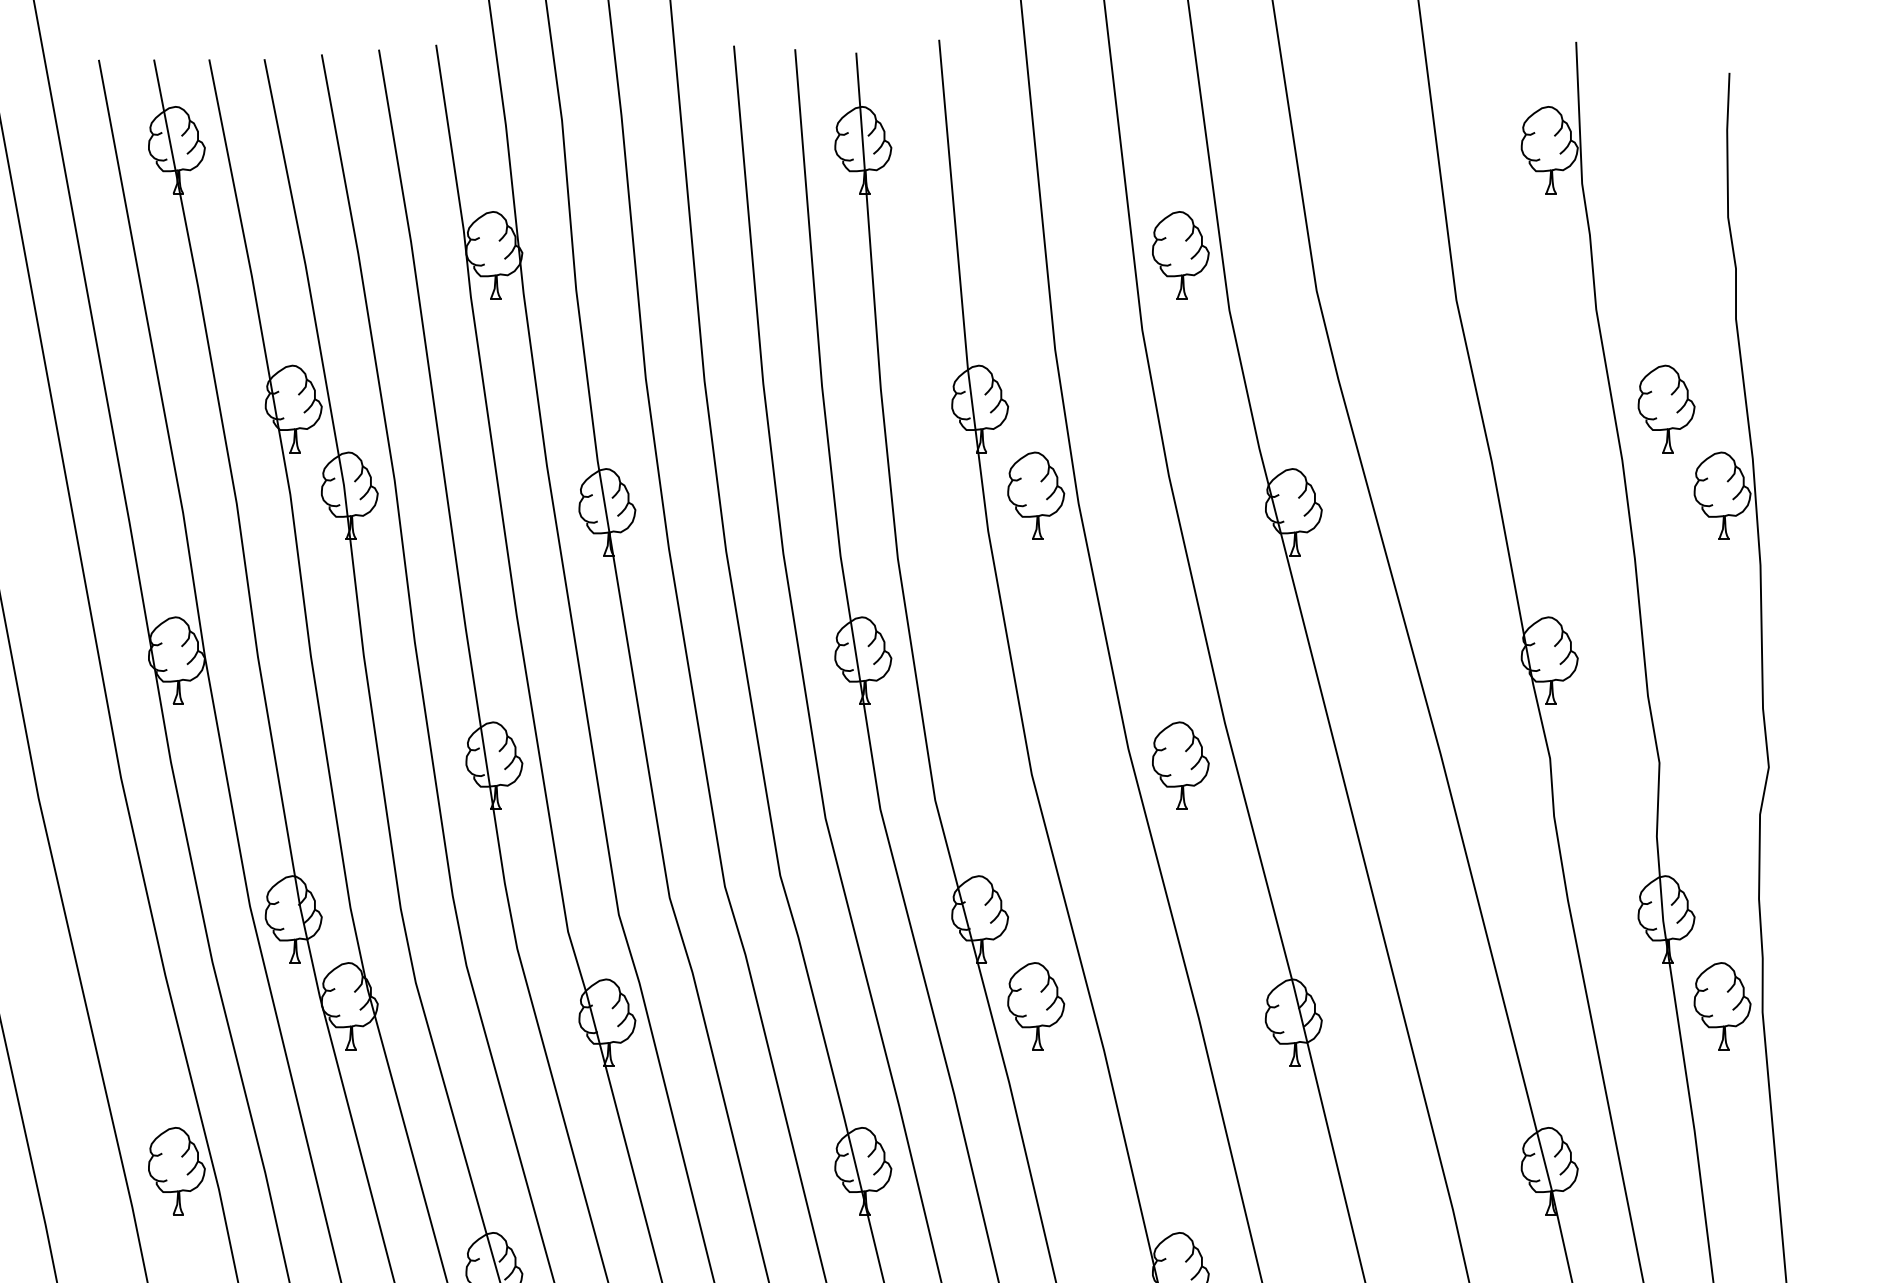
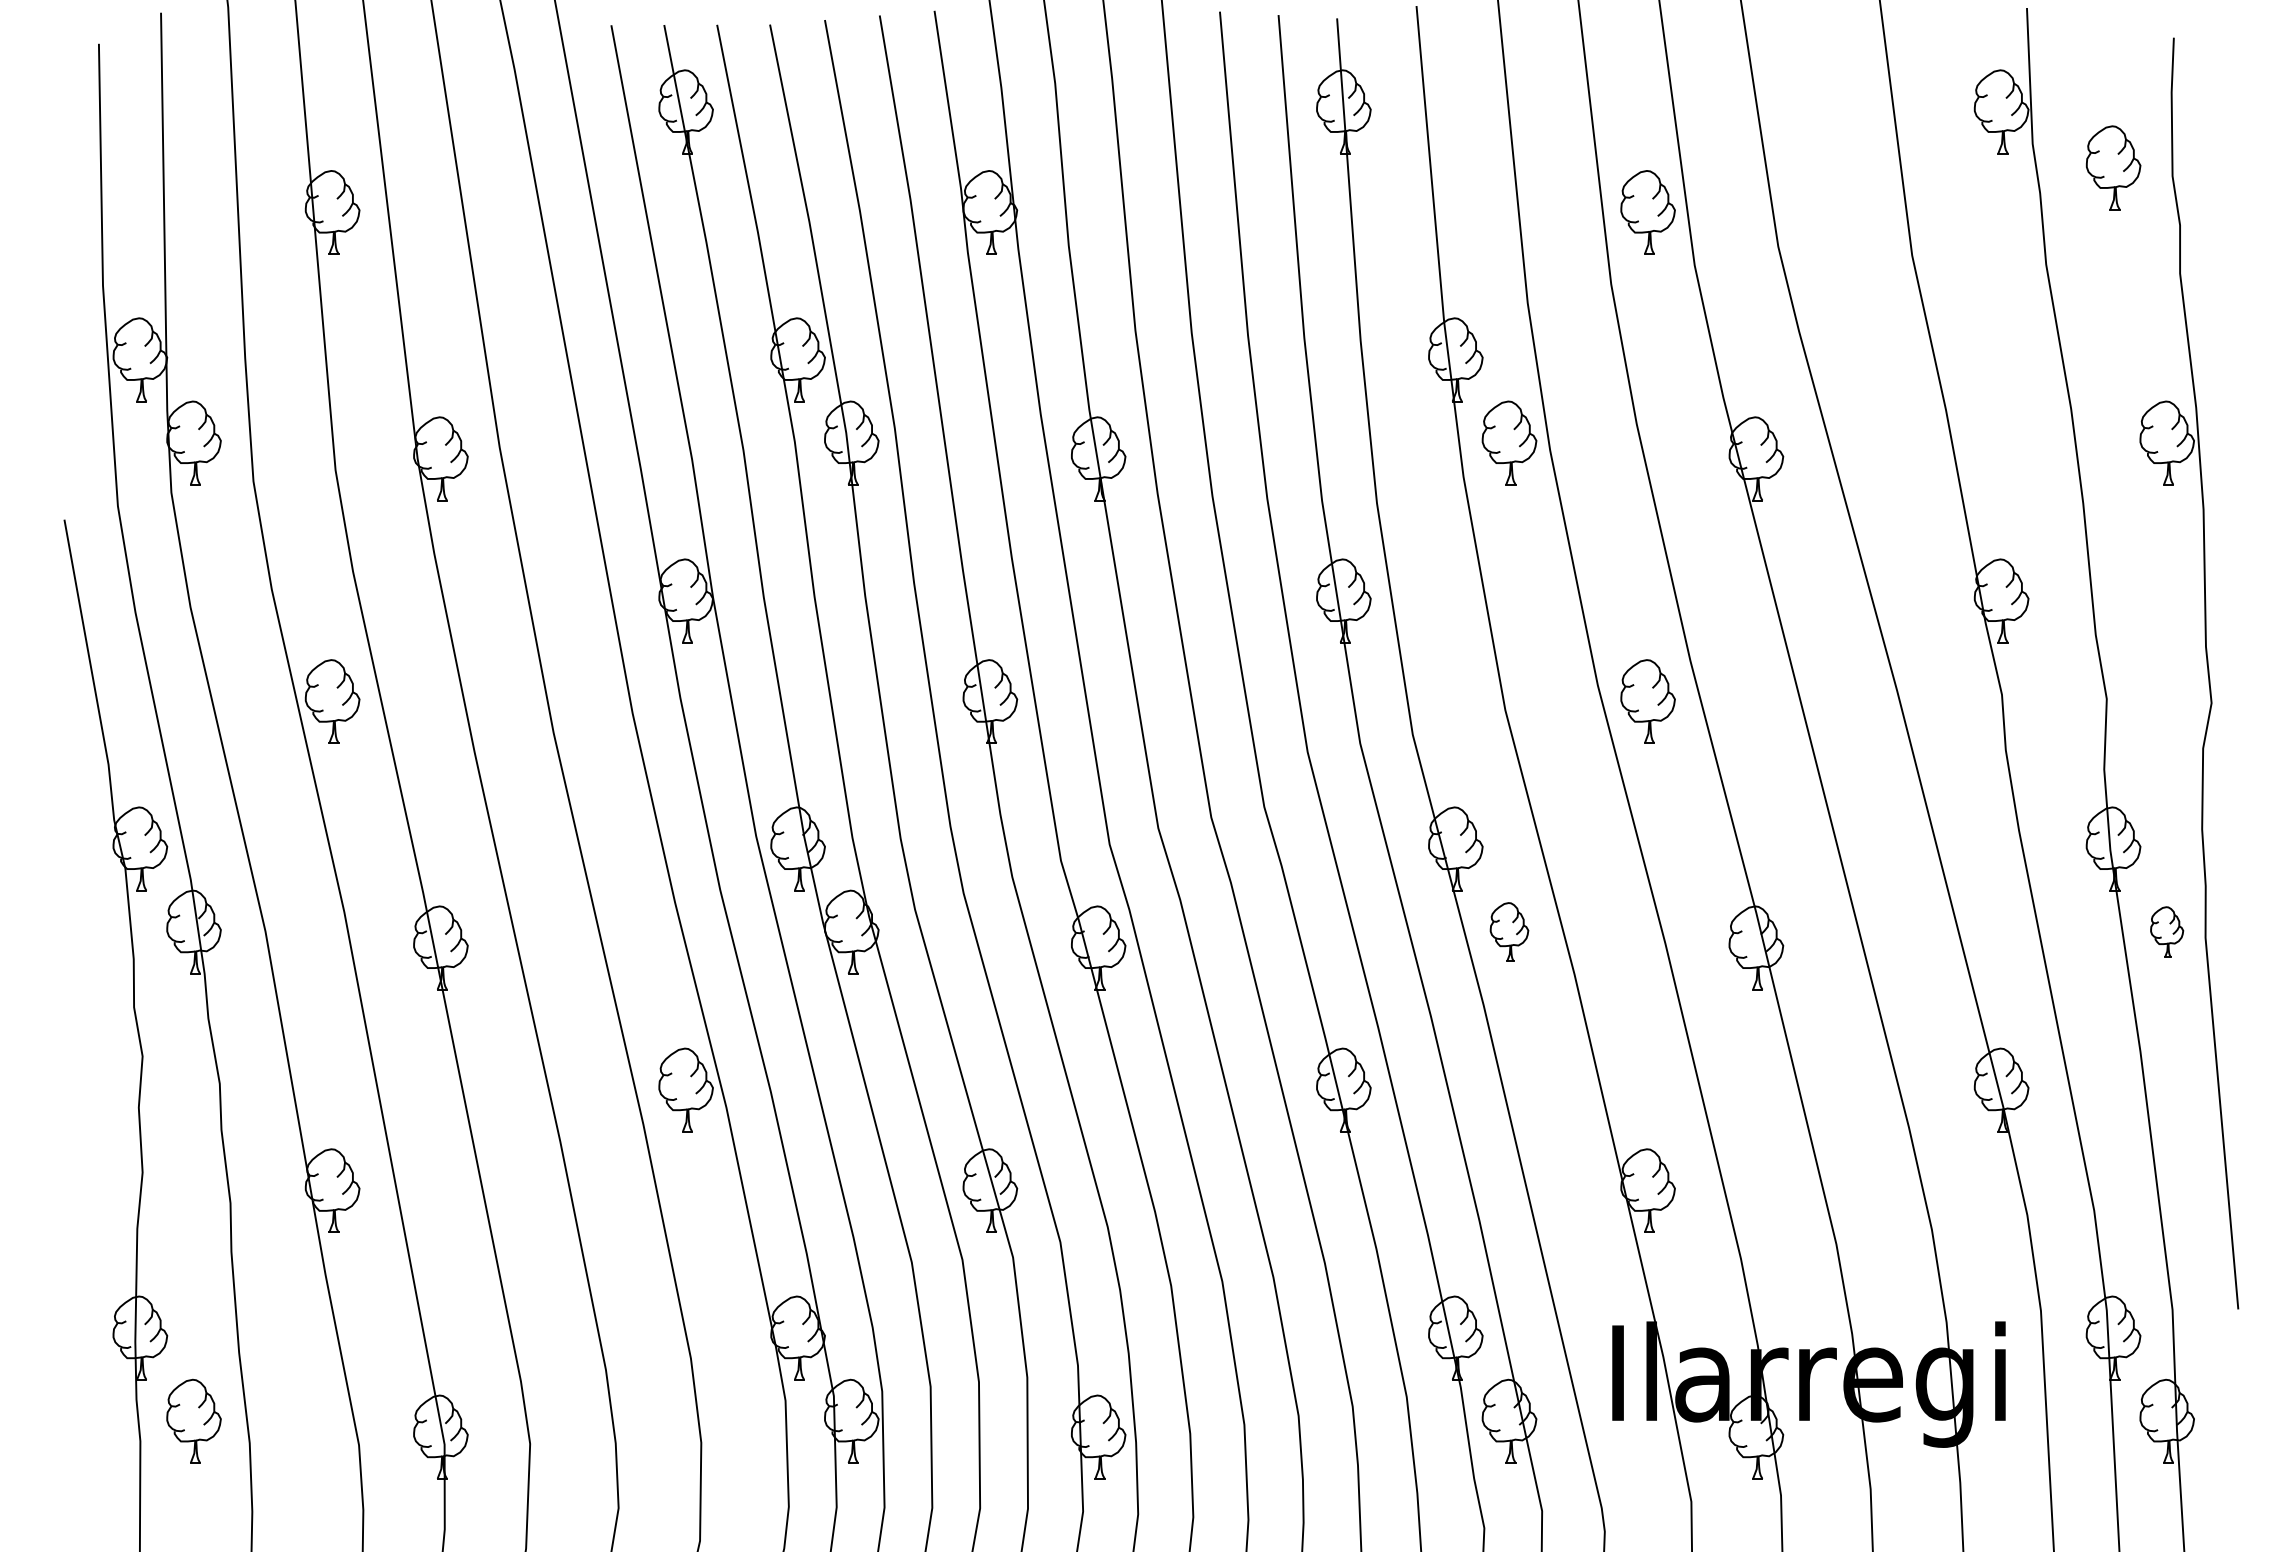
part: (1666, 408) -> (2113, 167), moved
part: (1036, 1005) -> (1509, 931), size x0.7
part: (1721, 1005) -> (2166, 931), size x0.6

